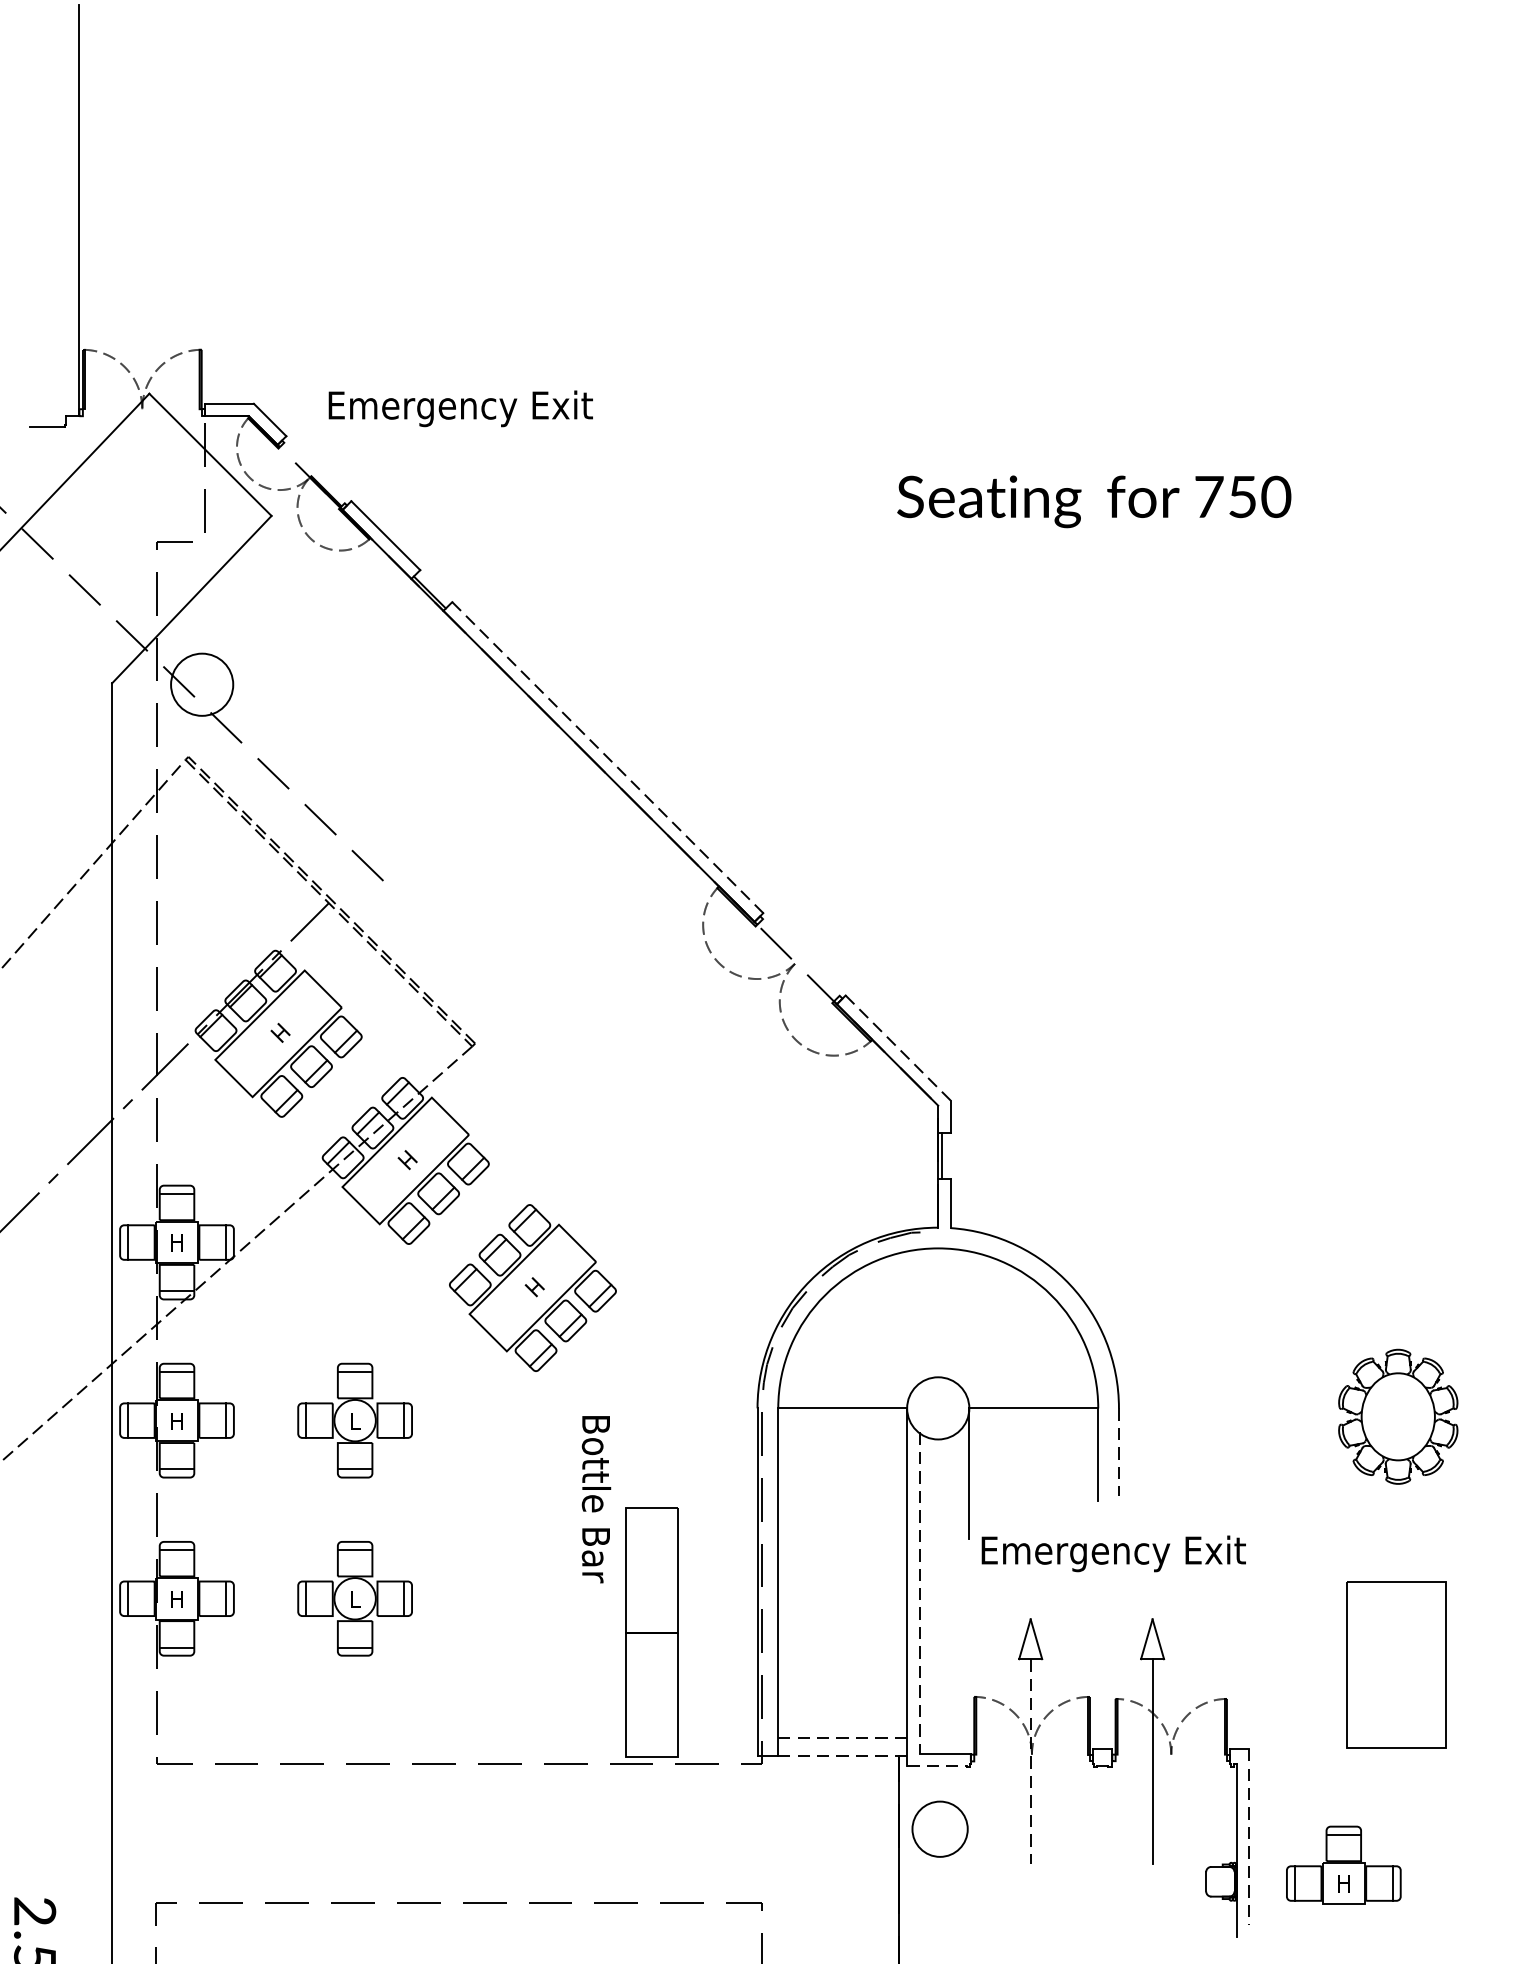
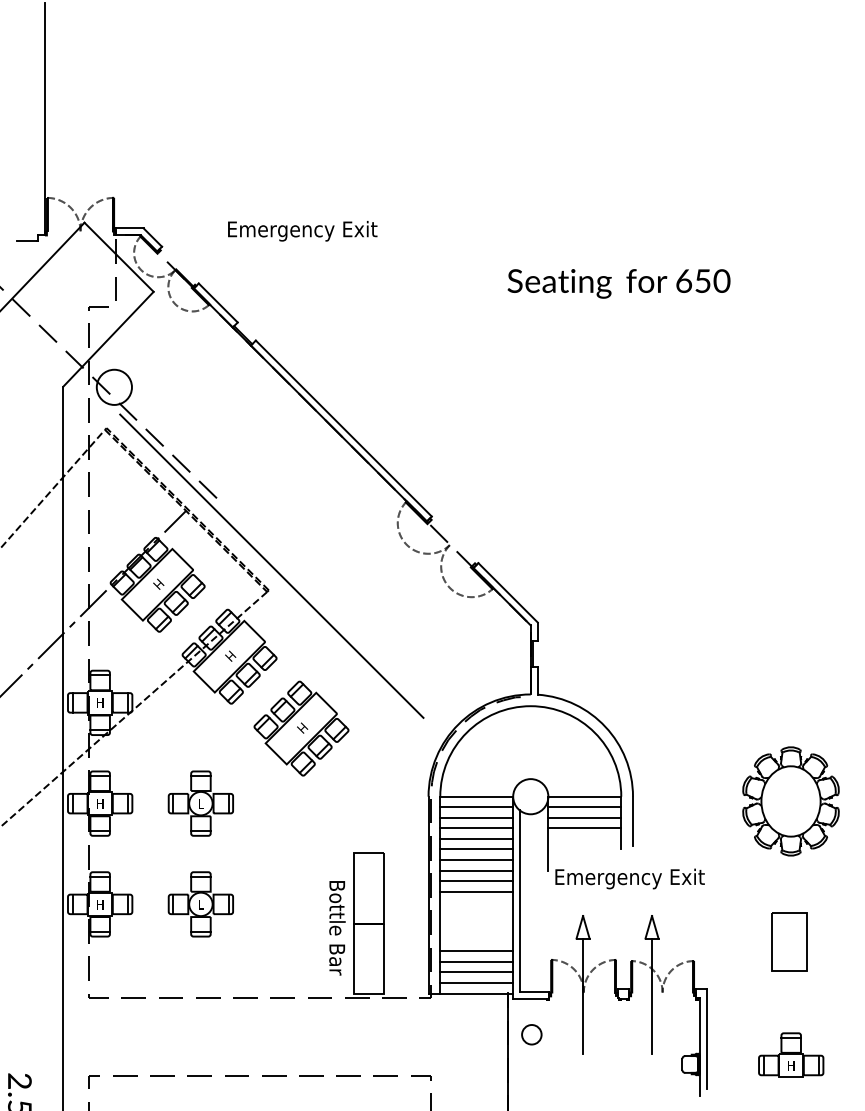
text: (460, 409) -> (302, 231), moved
text: (1209, 495) -> (684, 280), 750 -> 650
line: (608, 757) -> (344, 428), dashed -> solid
line: (479, 999) -> (271, 565), added
line: (898, 1049) -> (508, 593), dashed -> solid
part: (1397, 1416) -> (790, 801), size x1.43
line: (842, 1427) -> (476, 807), added
line: (1033, 1427) -> (584, 807), added
line: (842, 1445) -> (476, 817), added
line: (1033, 1445) -> (584, 817), added
line: (1119, 1452) -> (633, 821), dashed -> solid
line: (842, 1464) -> (476, 828), added
line: (1033, 1464) -> (584, 828), added
line: (842, 1482) -> (476, 838), added
text: (596, 1499) -> (337, 928), moved
line: (842, 1501) -> (476, 849), added
line: (842, 1521) -> (476, 860), added
line: (842, 1538) -> (476, 870), added
line: (842, 1558) -> (476, 881), added
line: (842, 1575) -> (476, 891), added
line: (920, 1593) -> (520, 901), dashed -> solid
part: (1395, 1664) -> (789, 941), size x0.62
line: (842, 1682) -> (476, 951), added
line: (842, 1699) -> (476, 961), added
line: (842, 1719) -> (476, 972), added
line: (842, 1736) -> (476, 982), dashed -> solid
line: (842, 1756) -> (476, 993), dashed -> solid
line: (1031, 1761) -> (583, 996), dashed -> solid
line: (937, 1766) -> (530, 999), dashed -> solid
circle: (939, 1828) -> (531, 1034), size x0.62
line: (1248, 1837) -> (706, 1039), dashed -> solid
part: (1344, 1864) -> (791, 1054), moved

